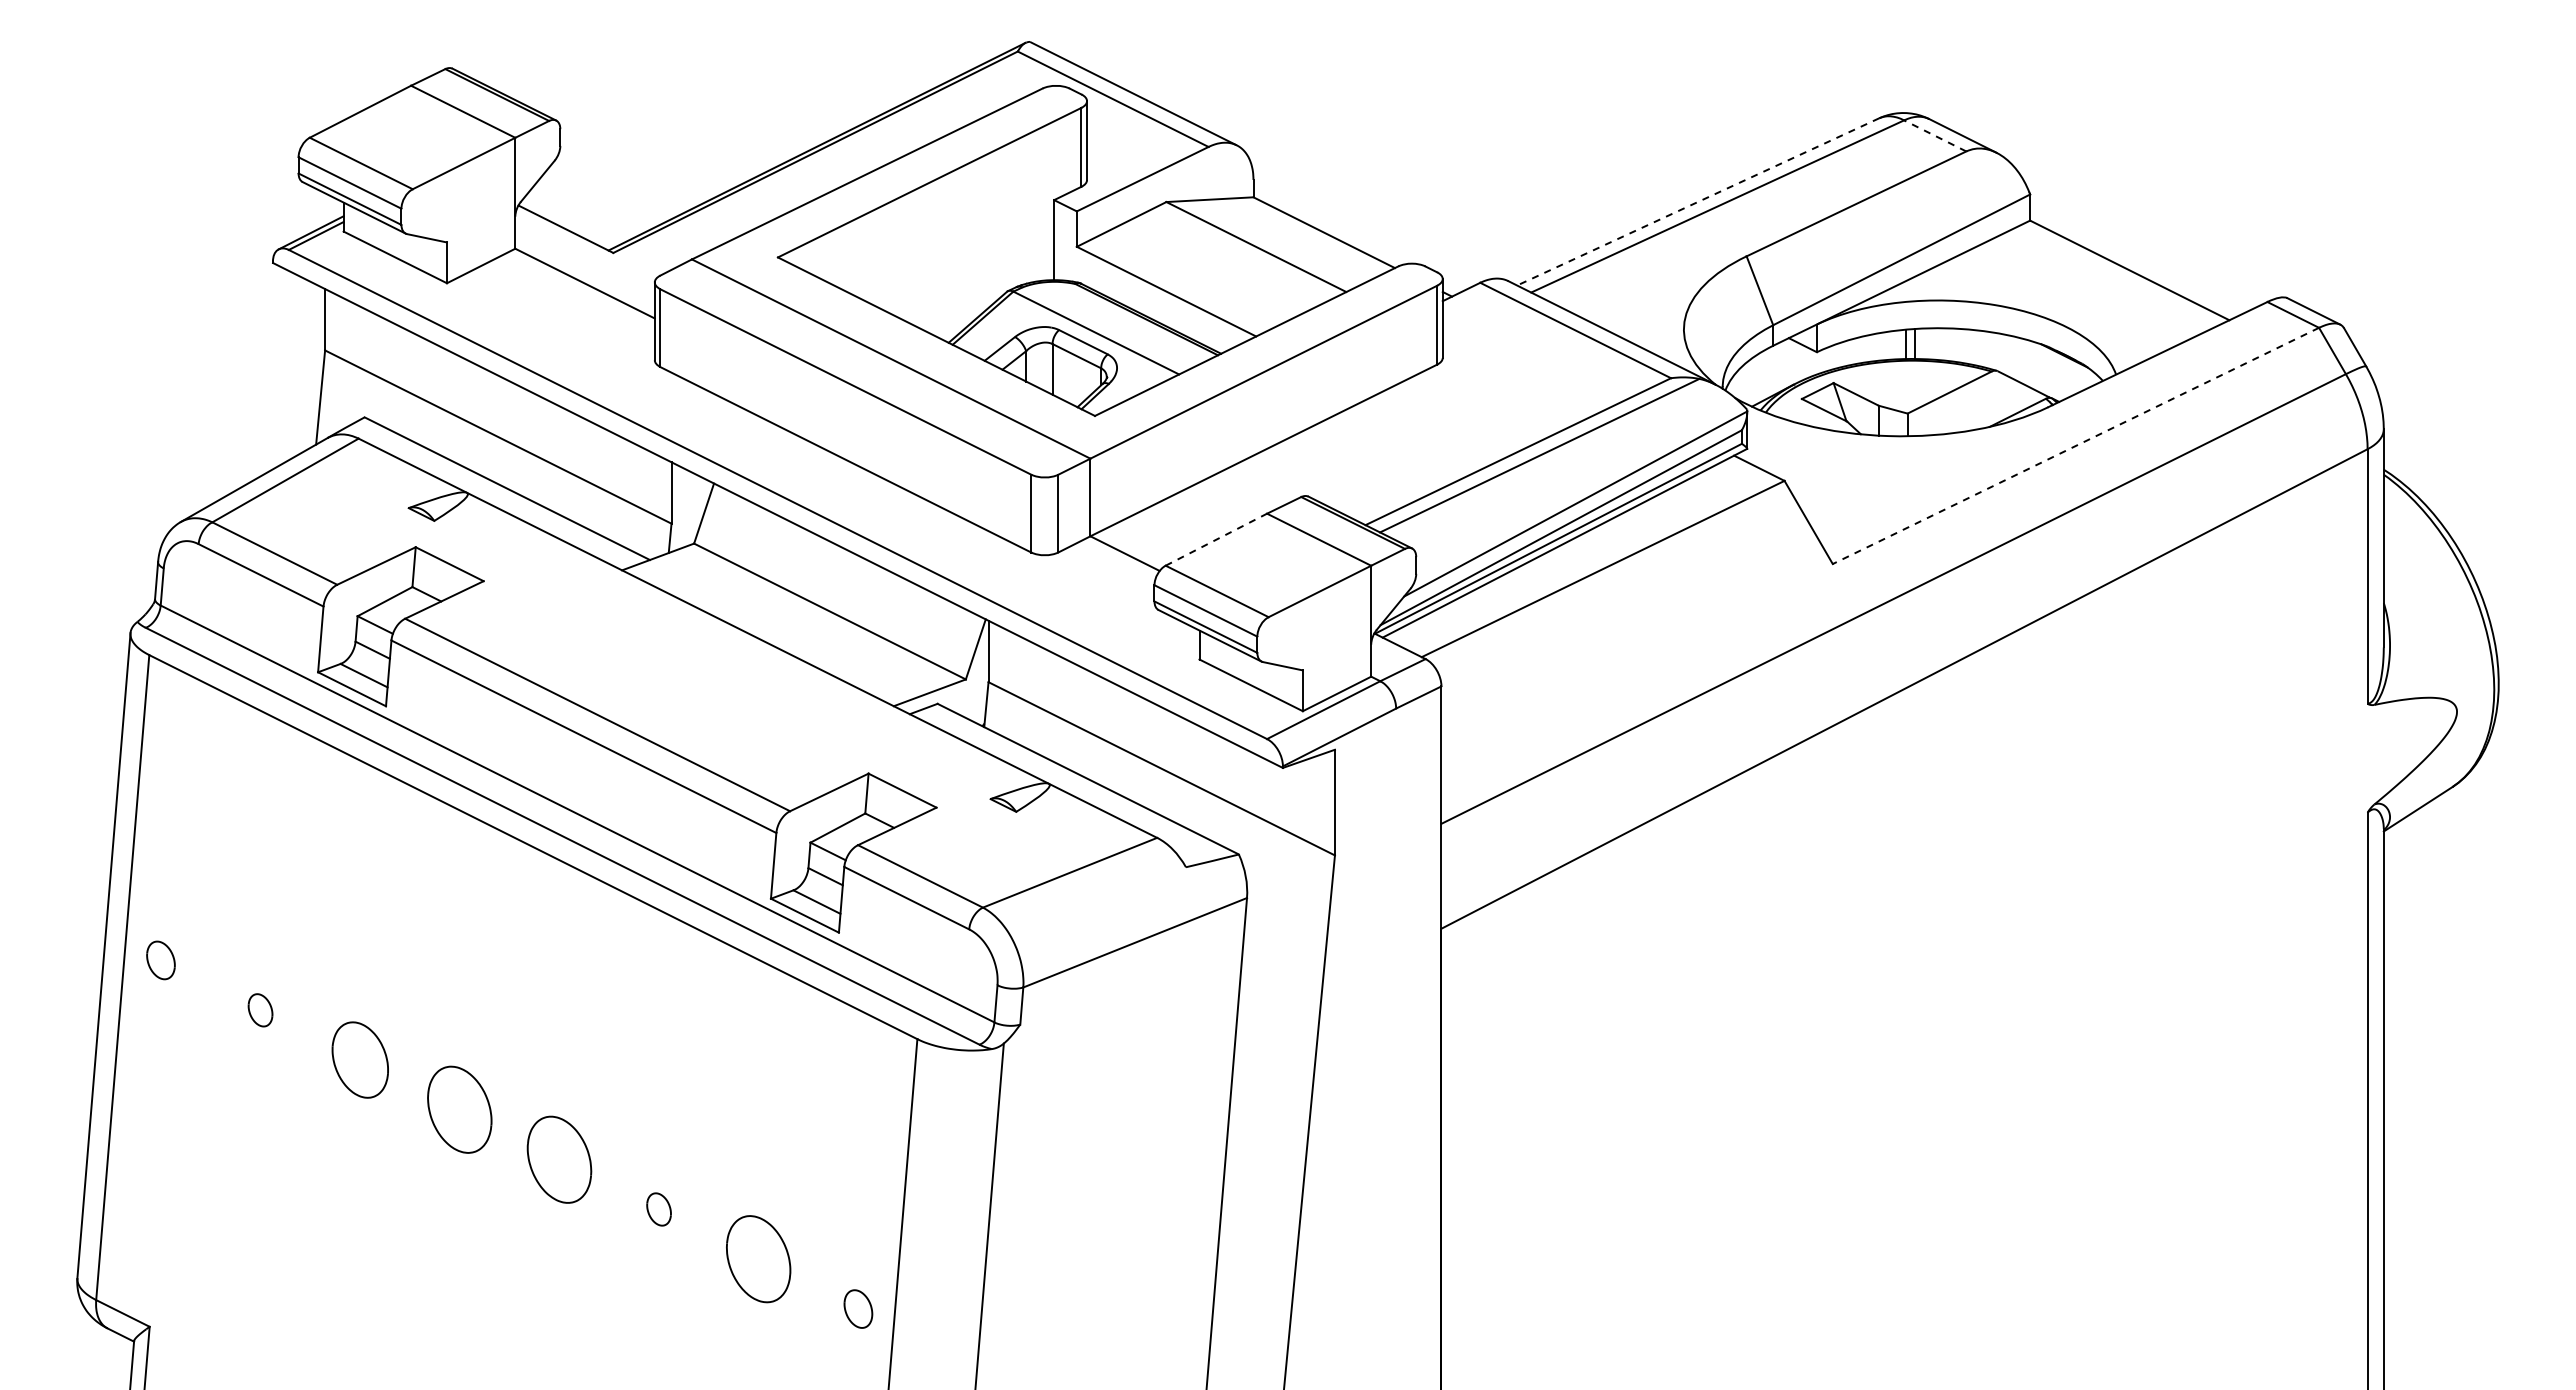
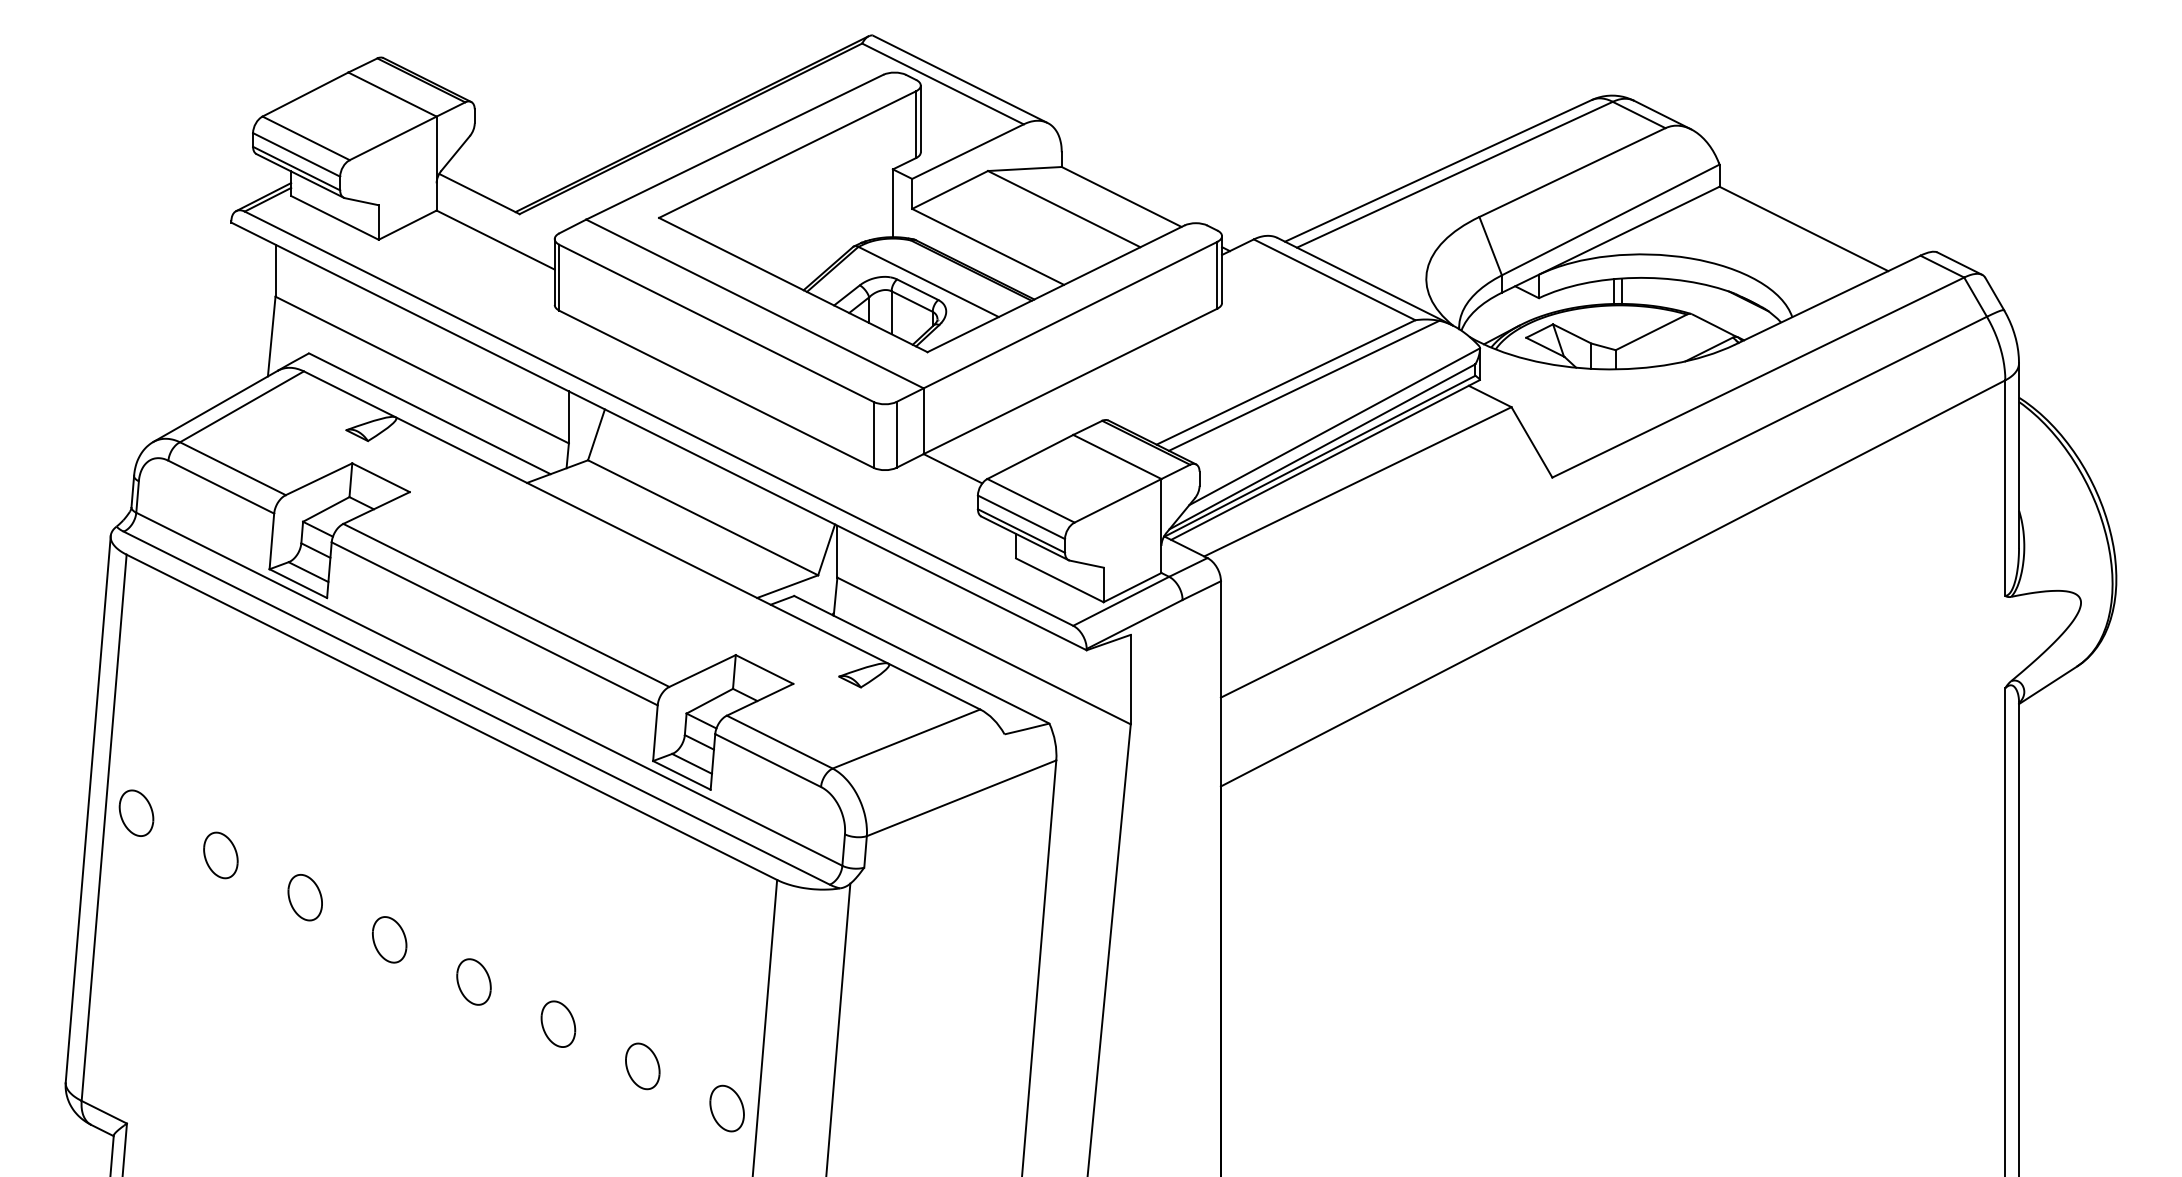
line: (1935, 135) -> (1639, 114), dashed -> solid
line: (1697, 202) -> (1437, 171), dashed -> solid
line: (2075, 446) -> (1757, 378), dashed -> solid
line: (1216, 539) -> (1030, 456), dashed -> solid
part: (160, 960) -> (136, 813), size x1.43
part: (260, 1010) -> (220, 855), size x1.67
part: (359, 1059) -> (304, 897), size x0.71
part: (459, 1109) -> (389, 939), size x0.62
part: (559, 1159) -> (474, 981), size x0.62
part: (658, 1209) -> (557, 1024), size x1.67
part: (758, 1259) -> (642, 1066), size x0.62
part: (858, 1308) -> (727, 1108), size x1.43

